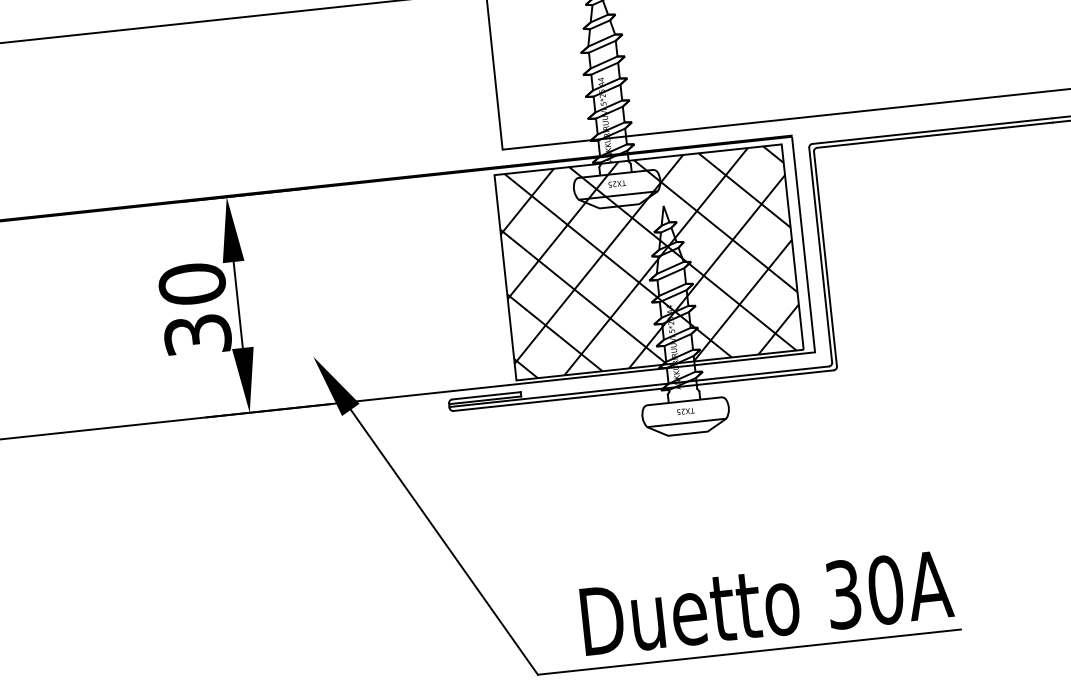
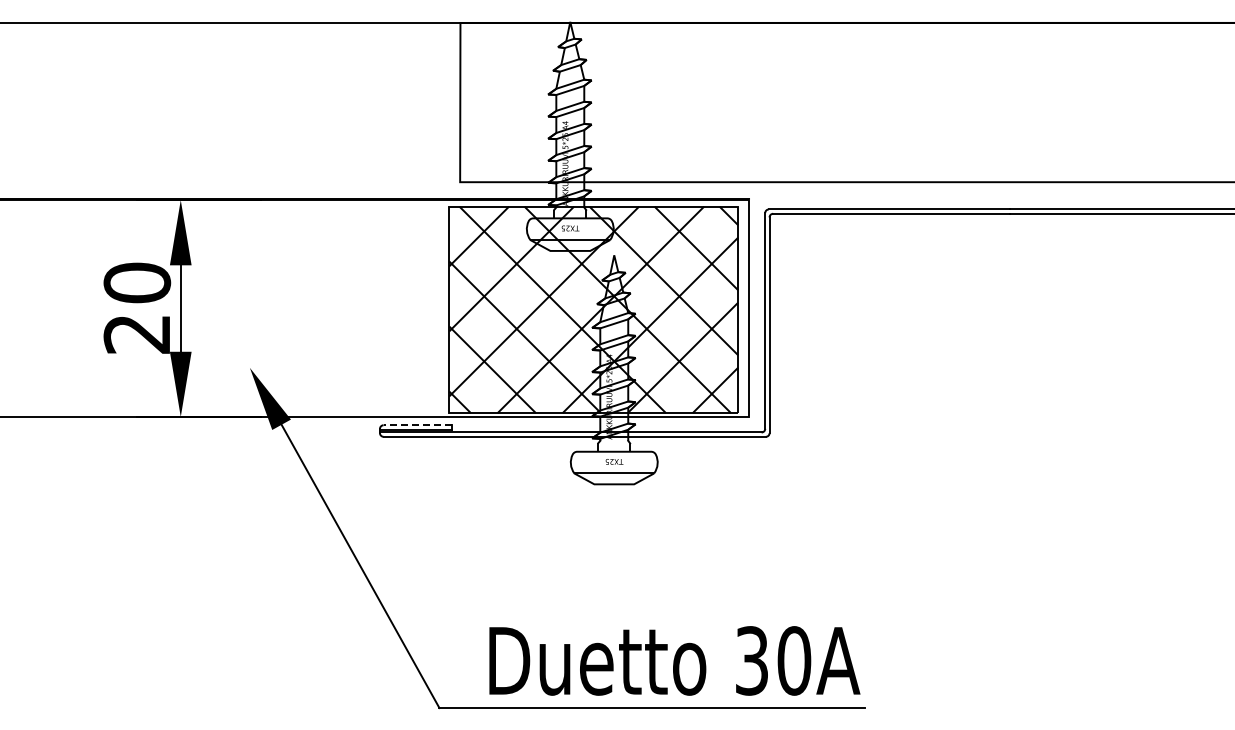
text: (197, 335) -> (137, 334), 30 -> 20
line: (486, 396) -> (417, 425), solid -> dashed

